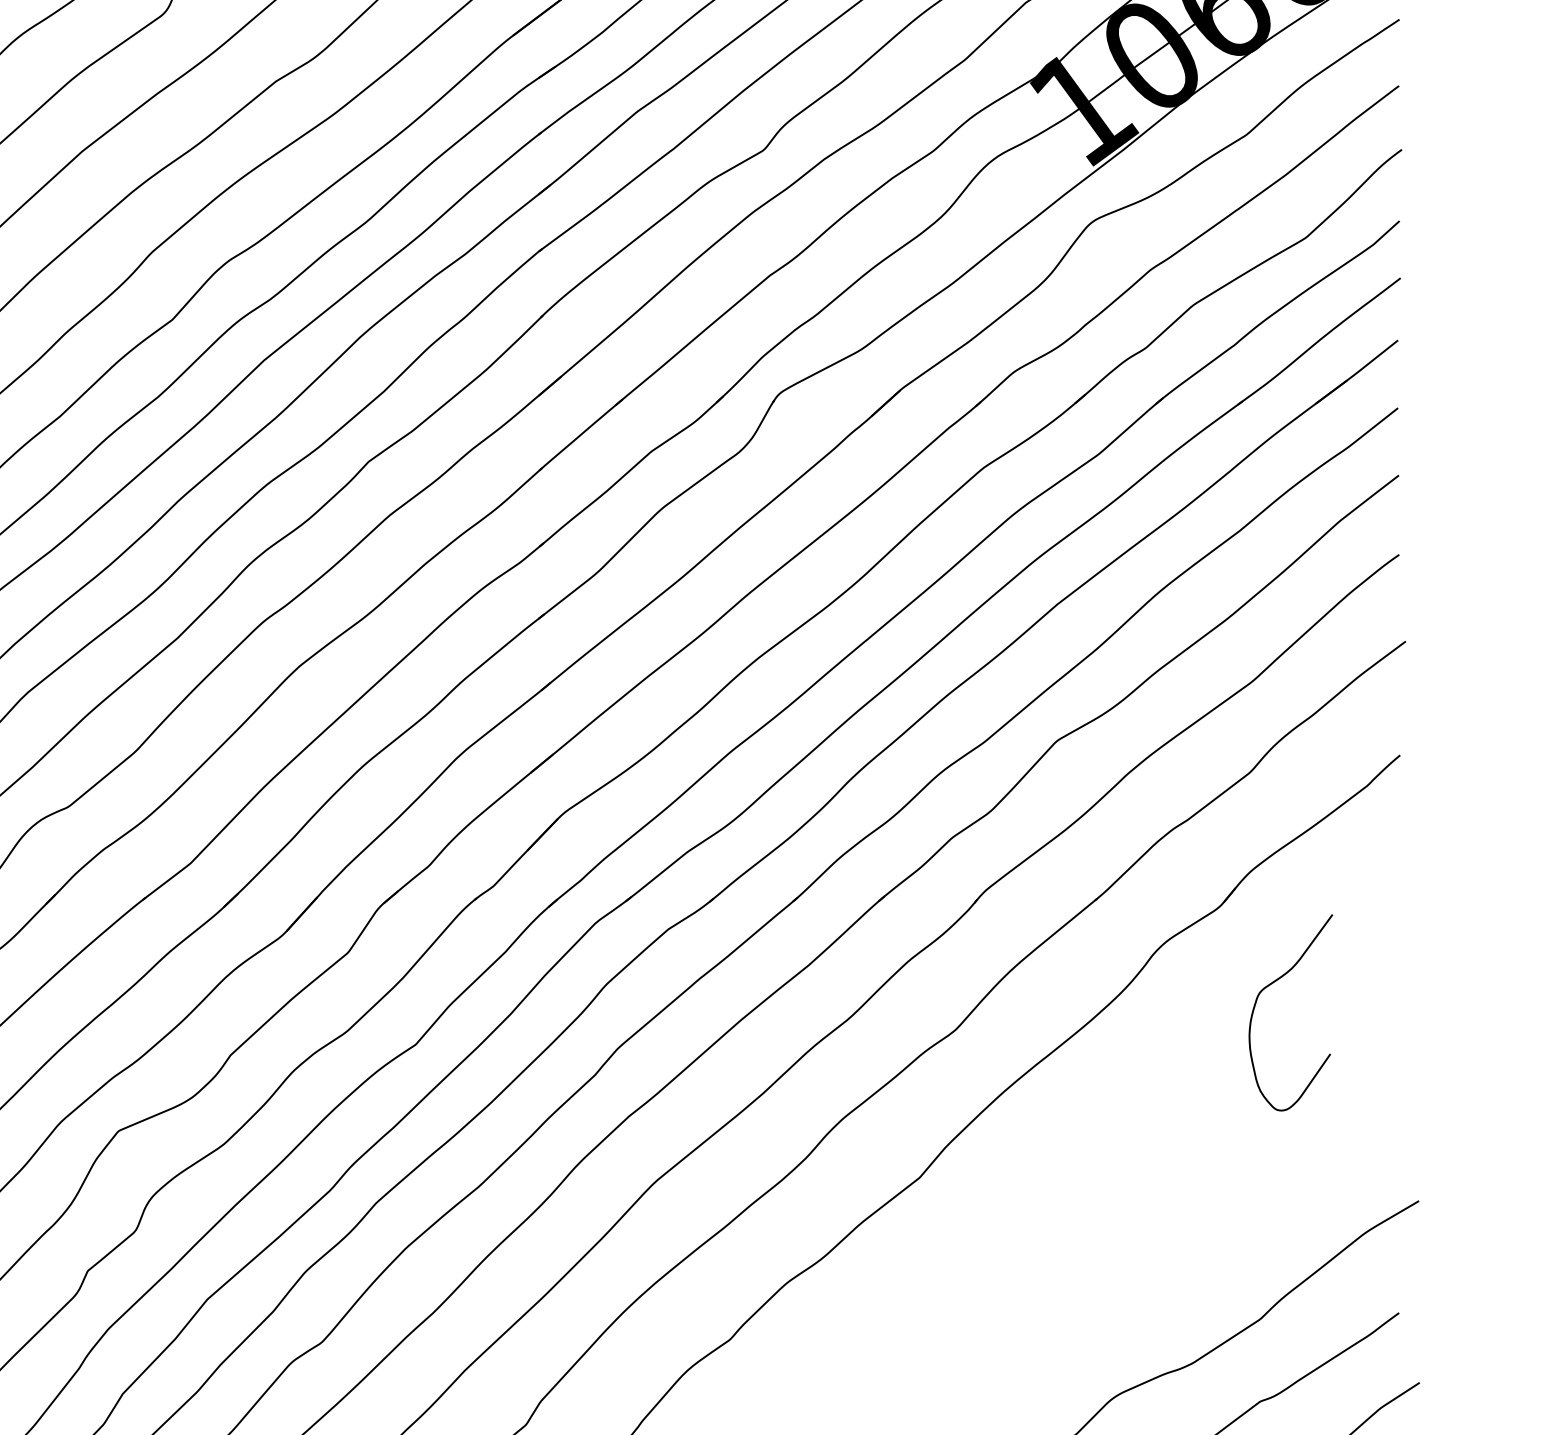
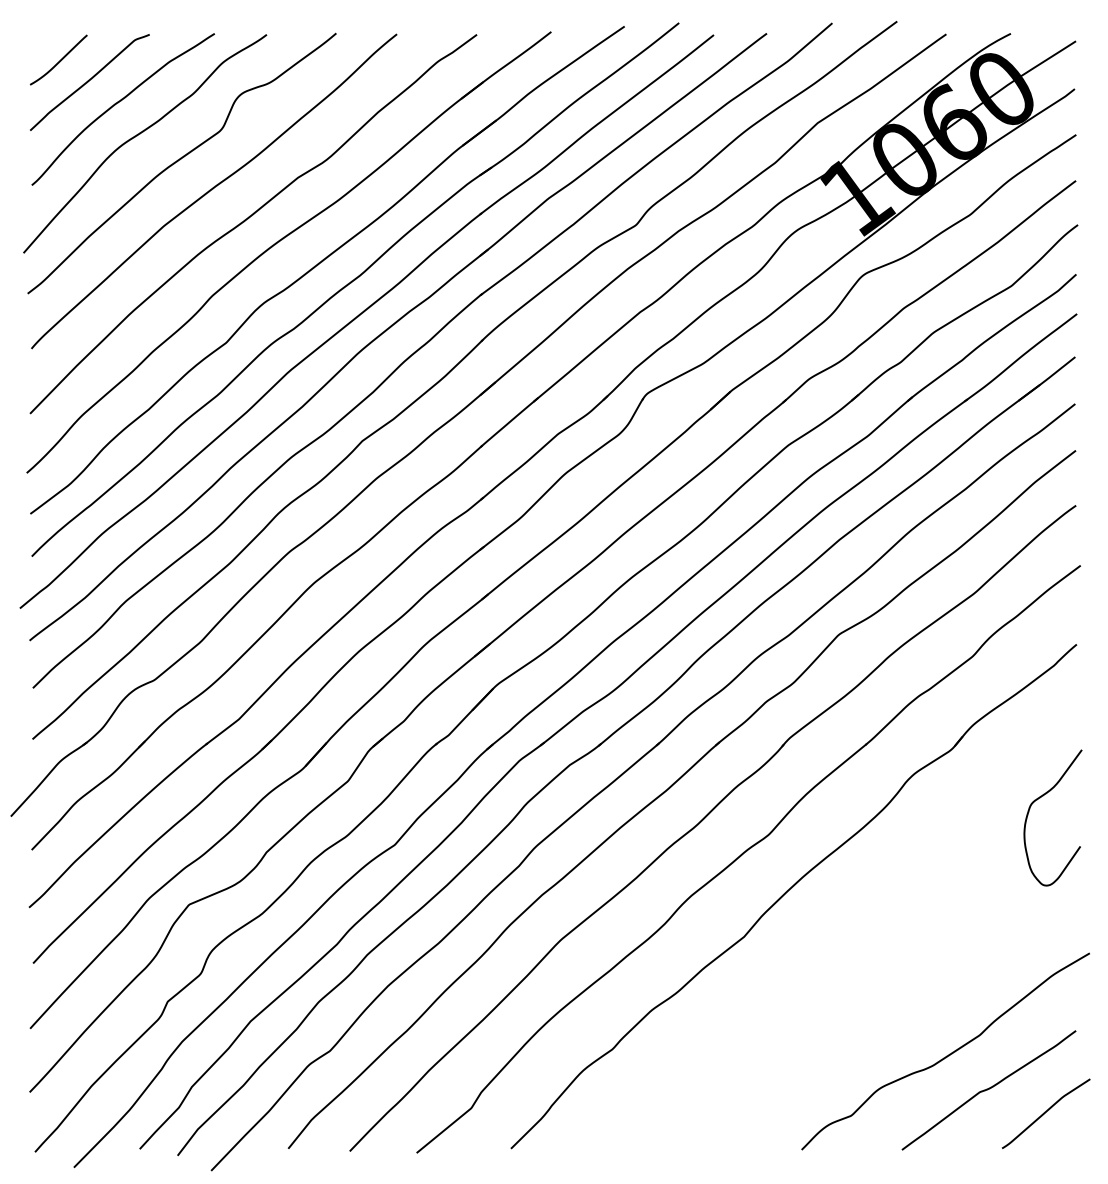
curve: (1272, 984) -> (1040, 798), moved

